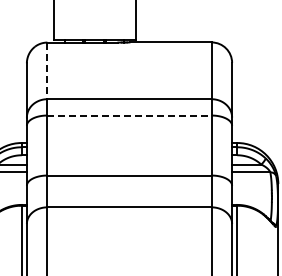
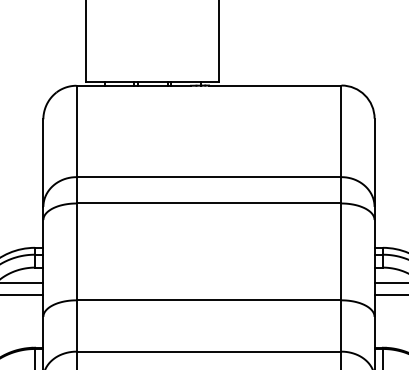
line: (47, 71) -> (76, 132), dashed -> solid
line: (130, 115) -> (210, 203), dashed -> solid

